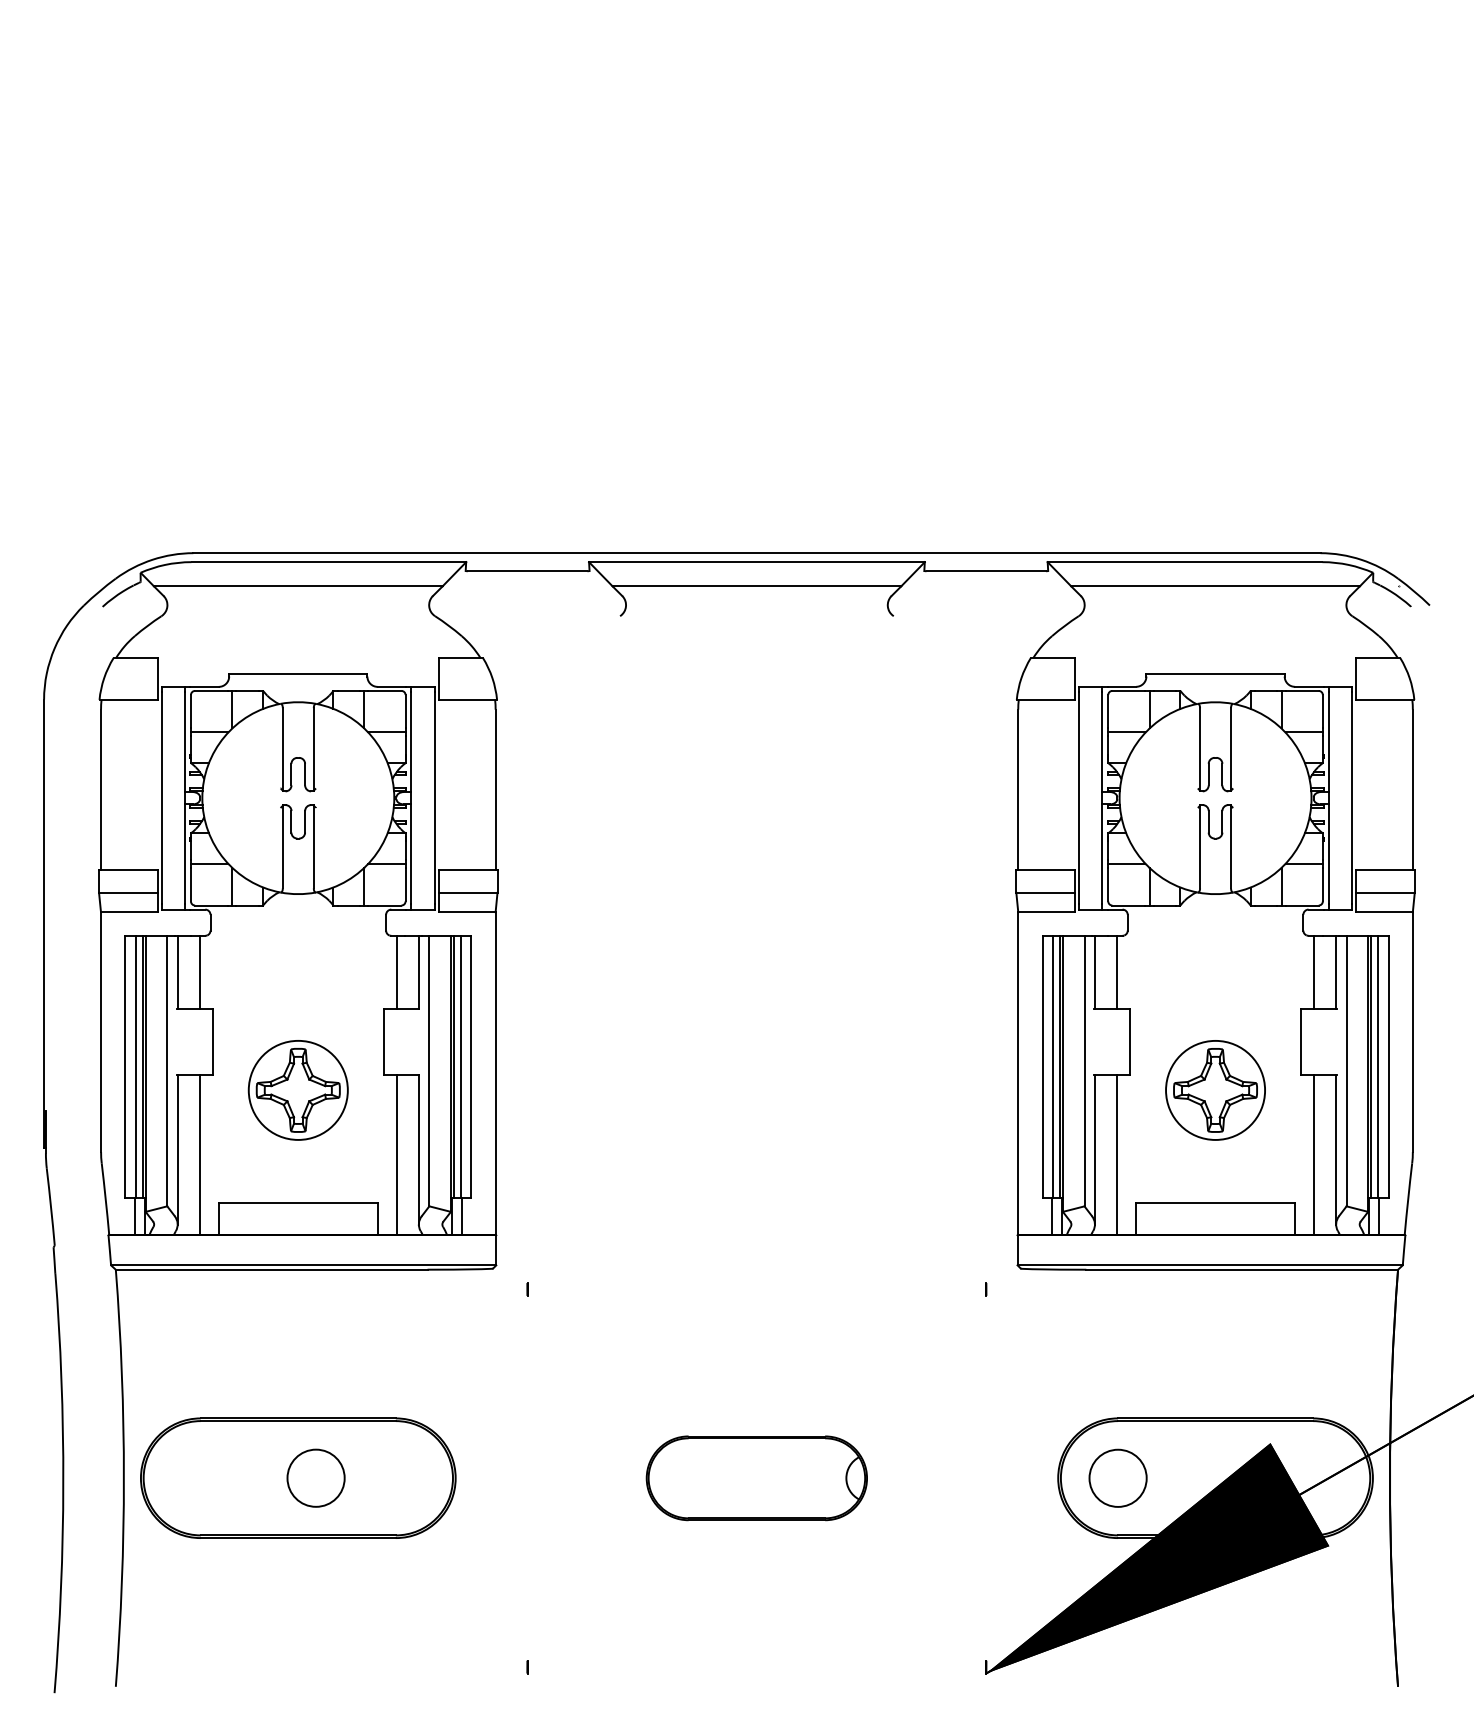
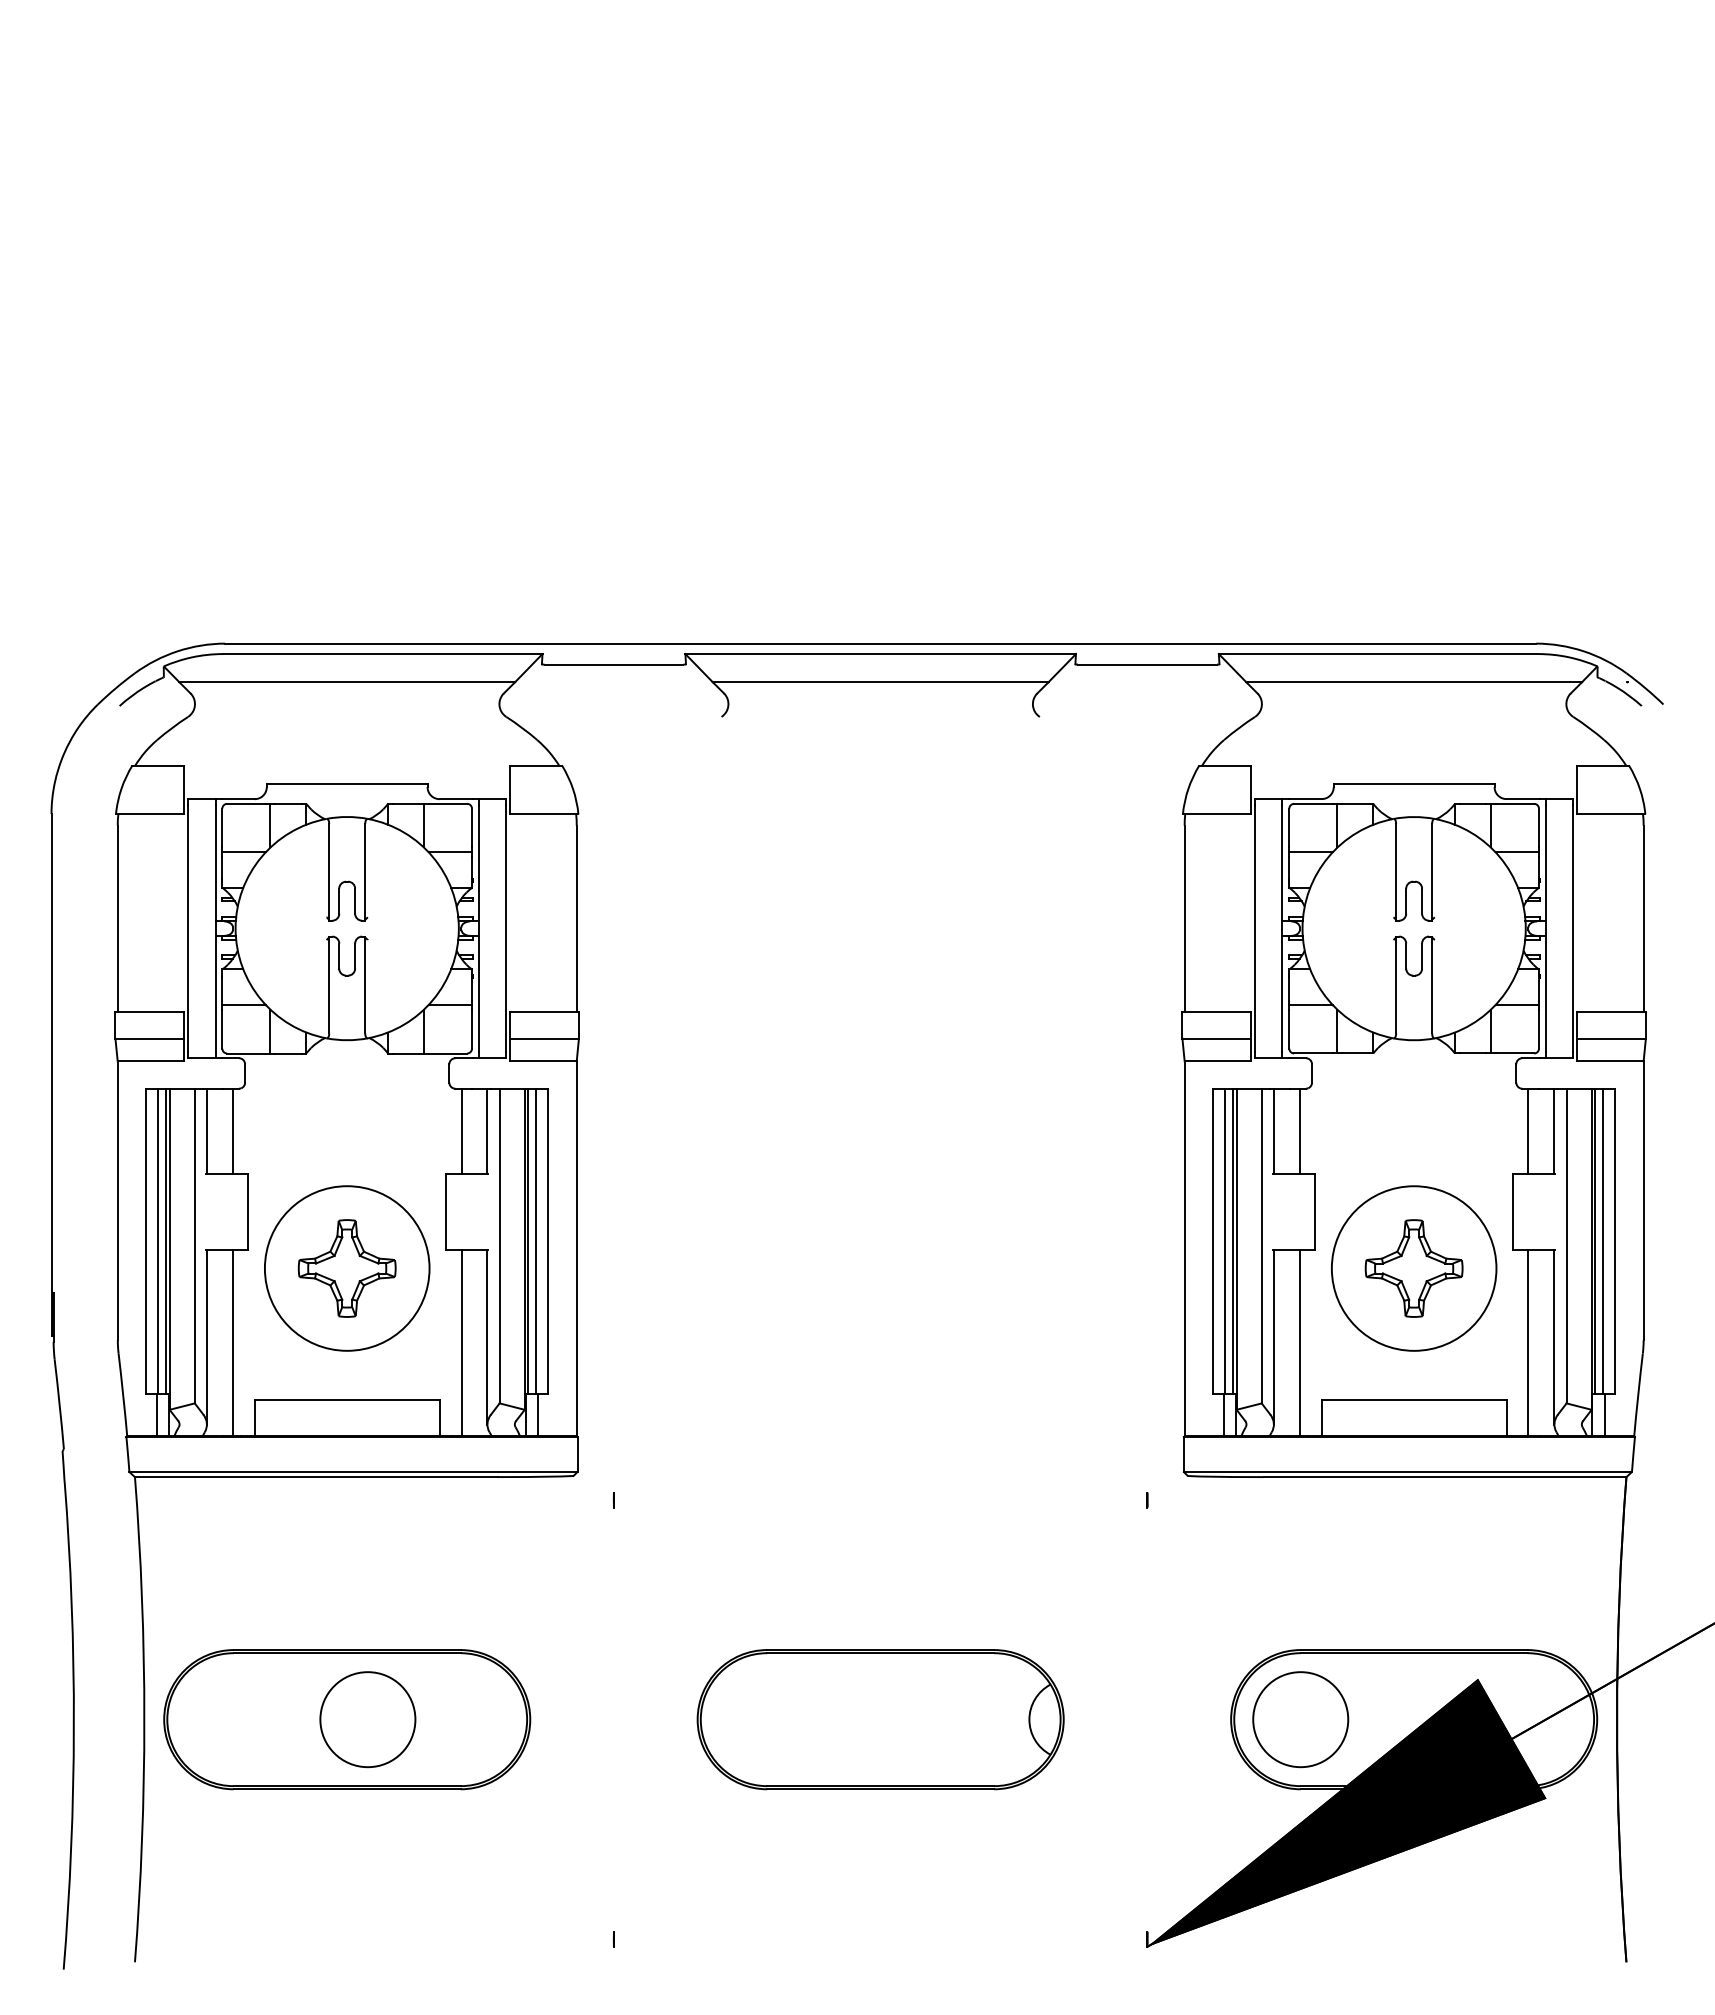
circle: (297, 1090) -> (346, 1268), size x1.43
circle: (1214, 1090) -> (1413, 1268), size x1.43
circle: (315, 1478) -> (367, 1719), size x1.43
part: (756, 1478) -> (880, 1719), size x1.43
circle: (1117, 1478) -> (1300, 1719), size x1.43

